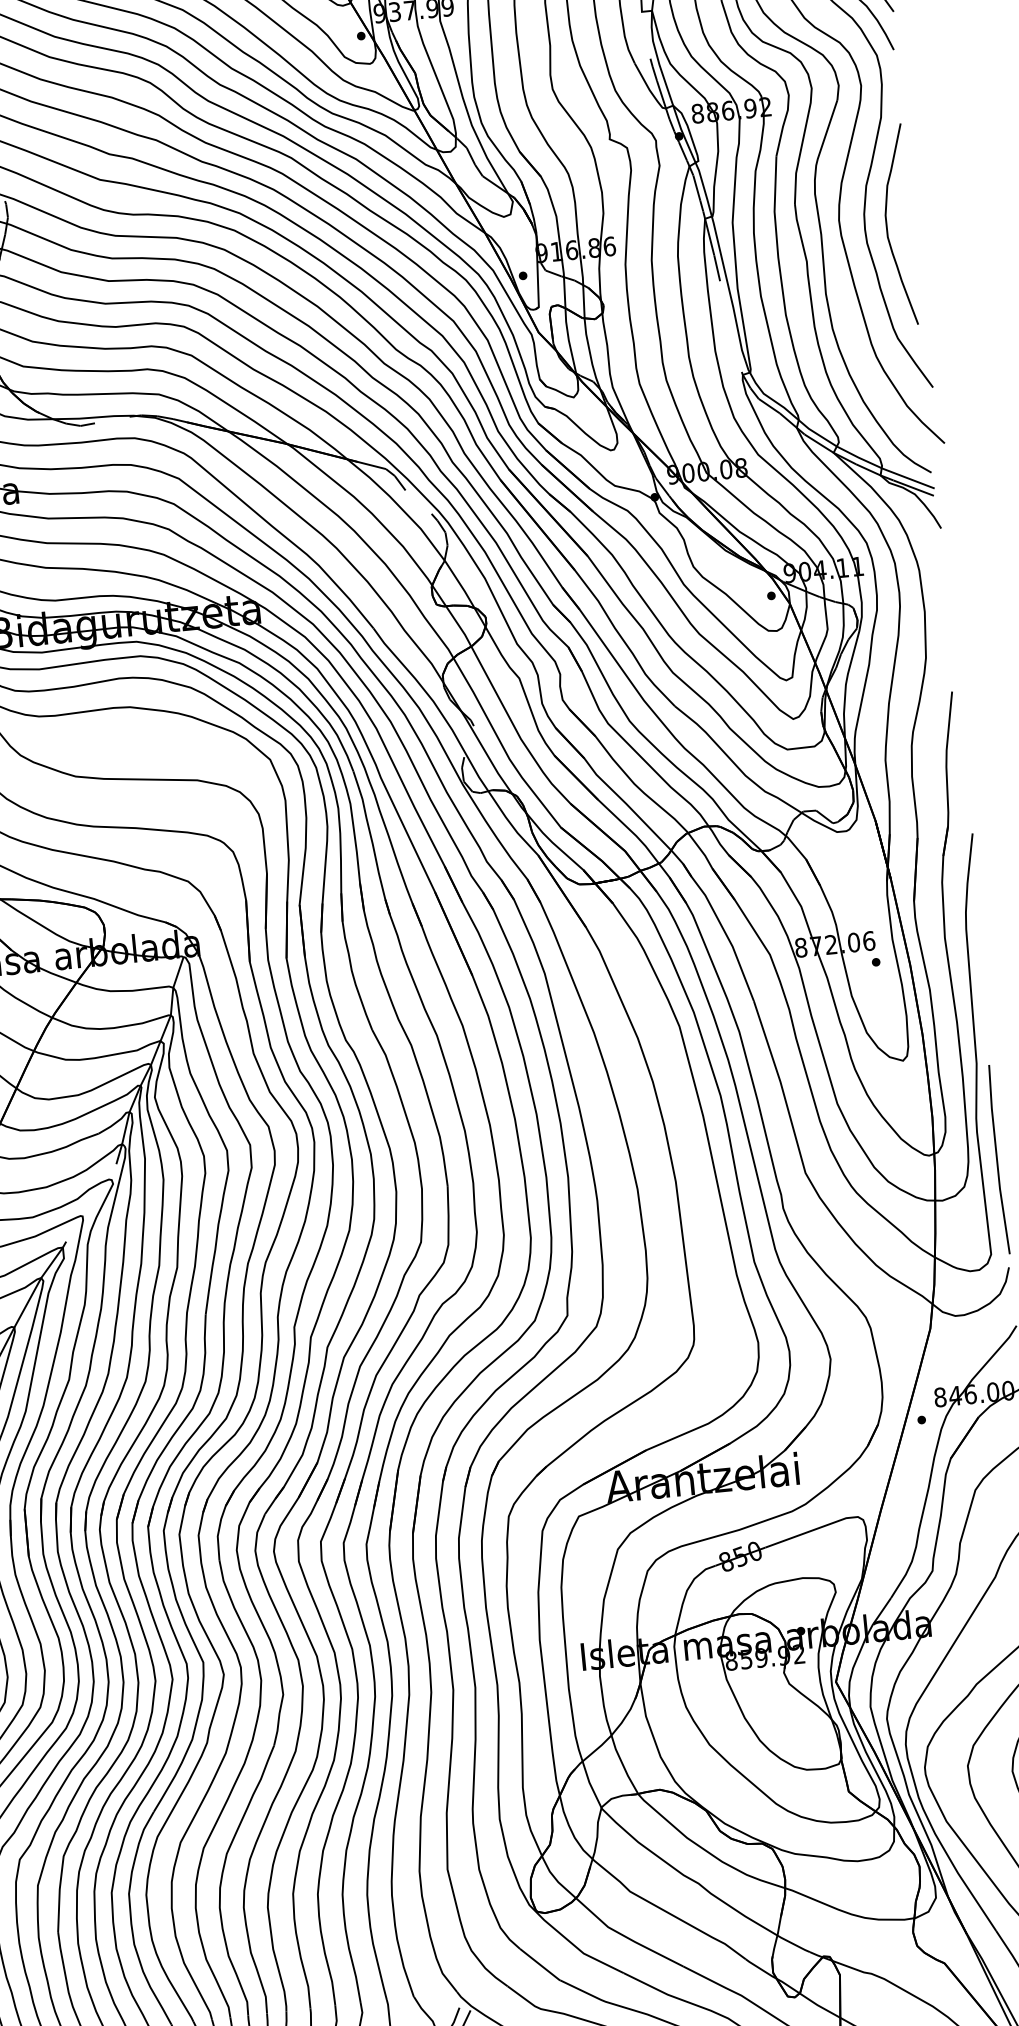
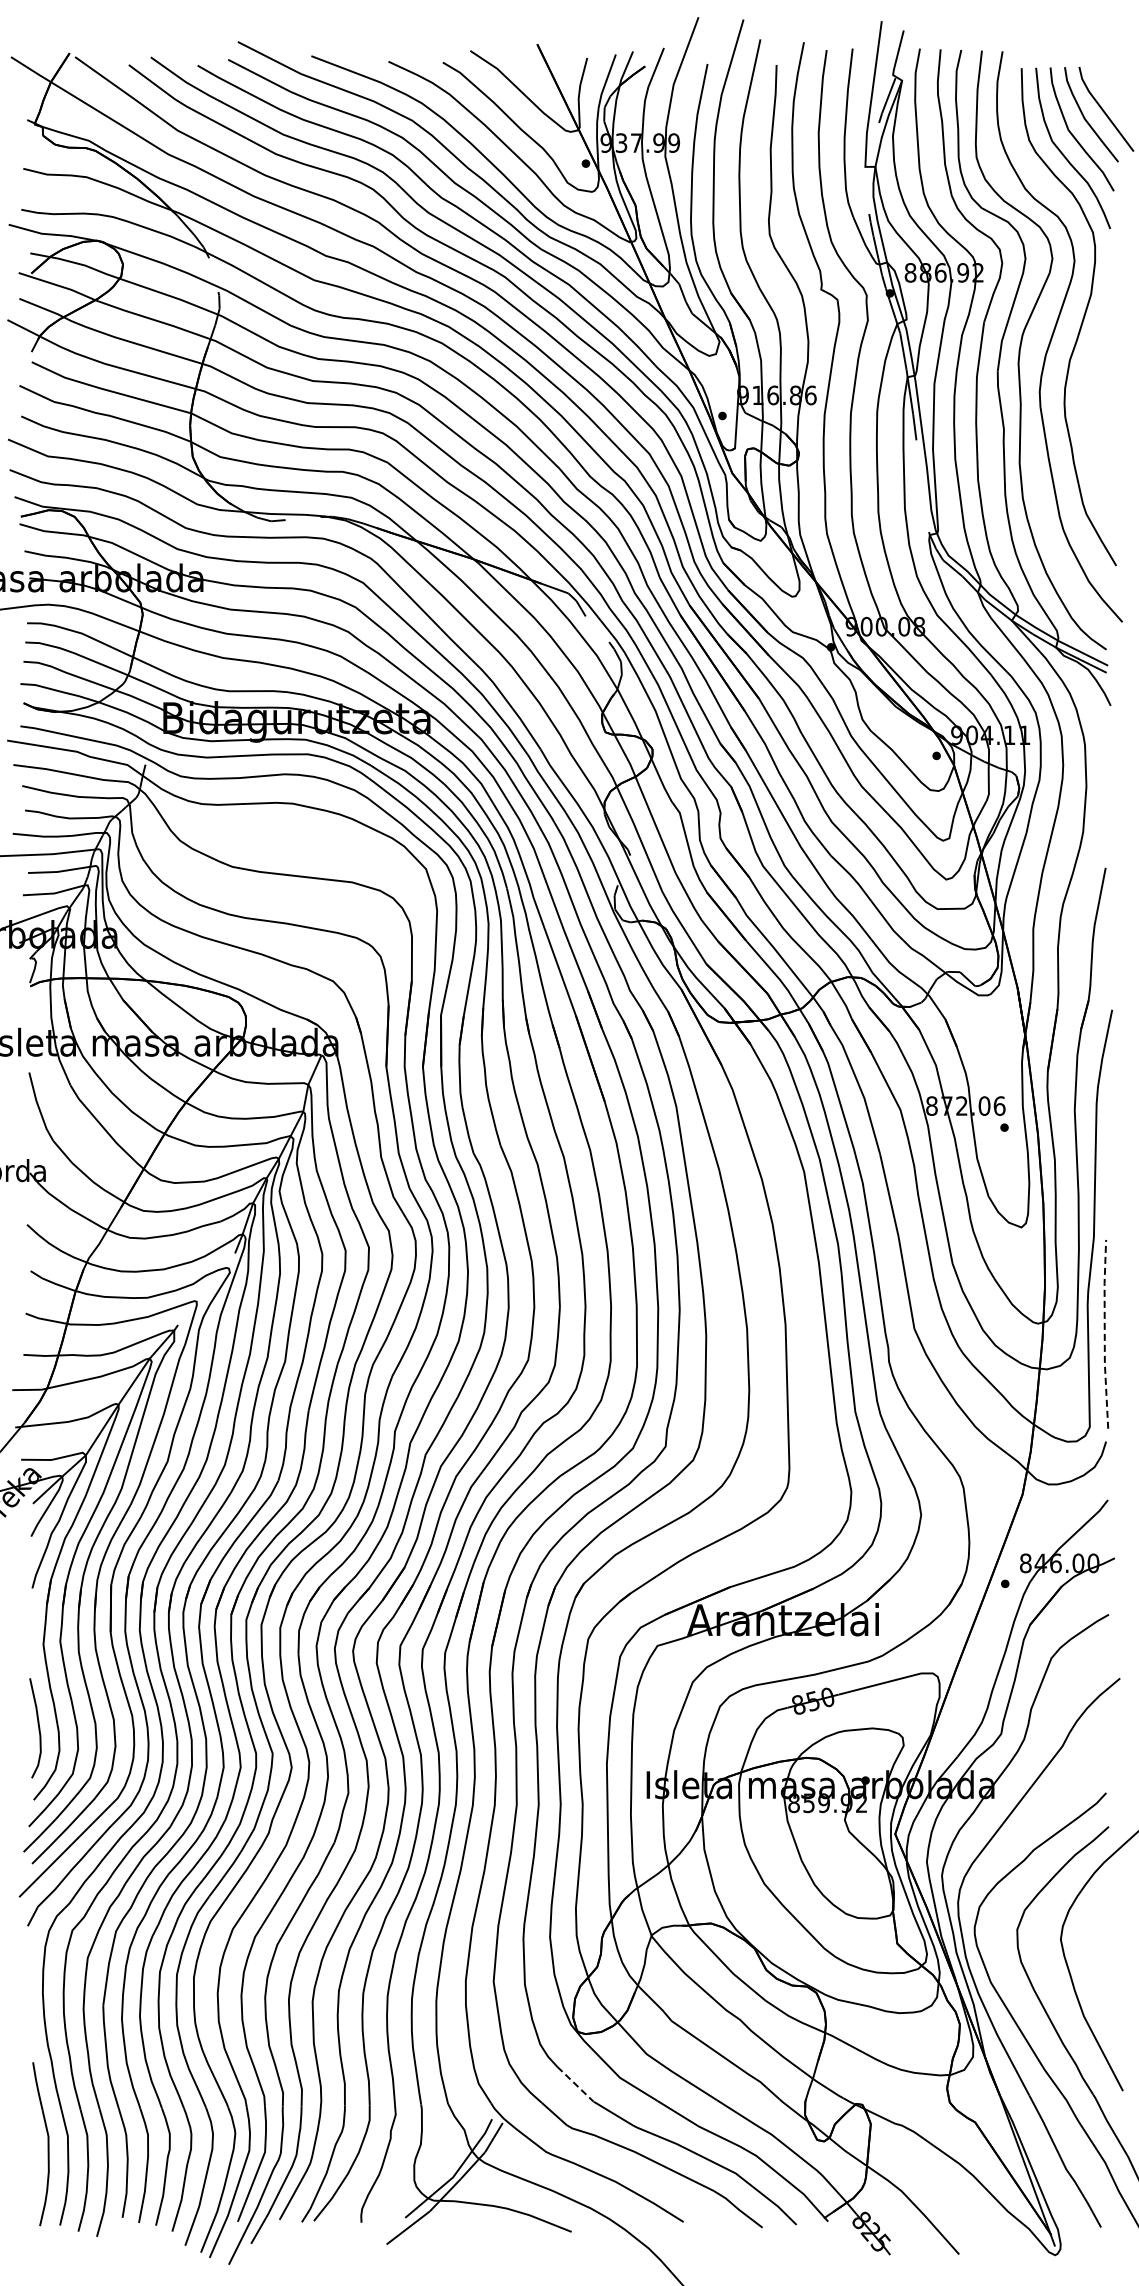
curve: (888, 226) -> (1087, 402), removed
line: (996, 1159) -> (1104, 1333), solid -> dashed
line: (540, 1964) -> (576, 2084), solid -> dashed

